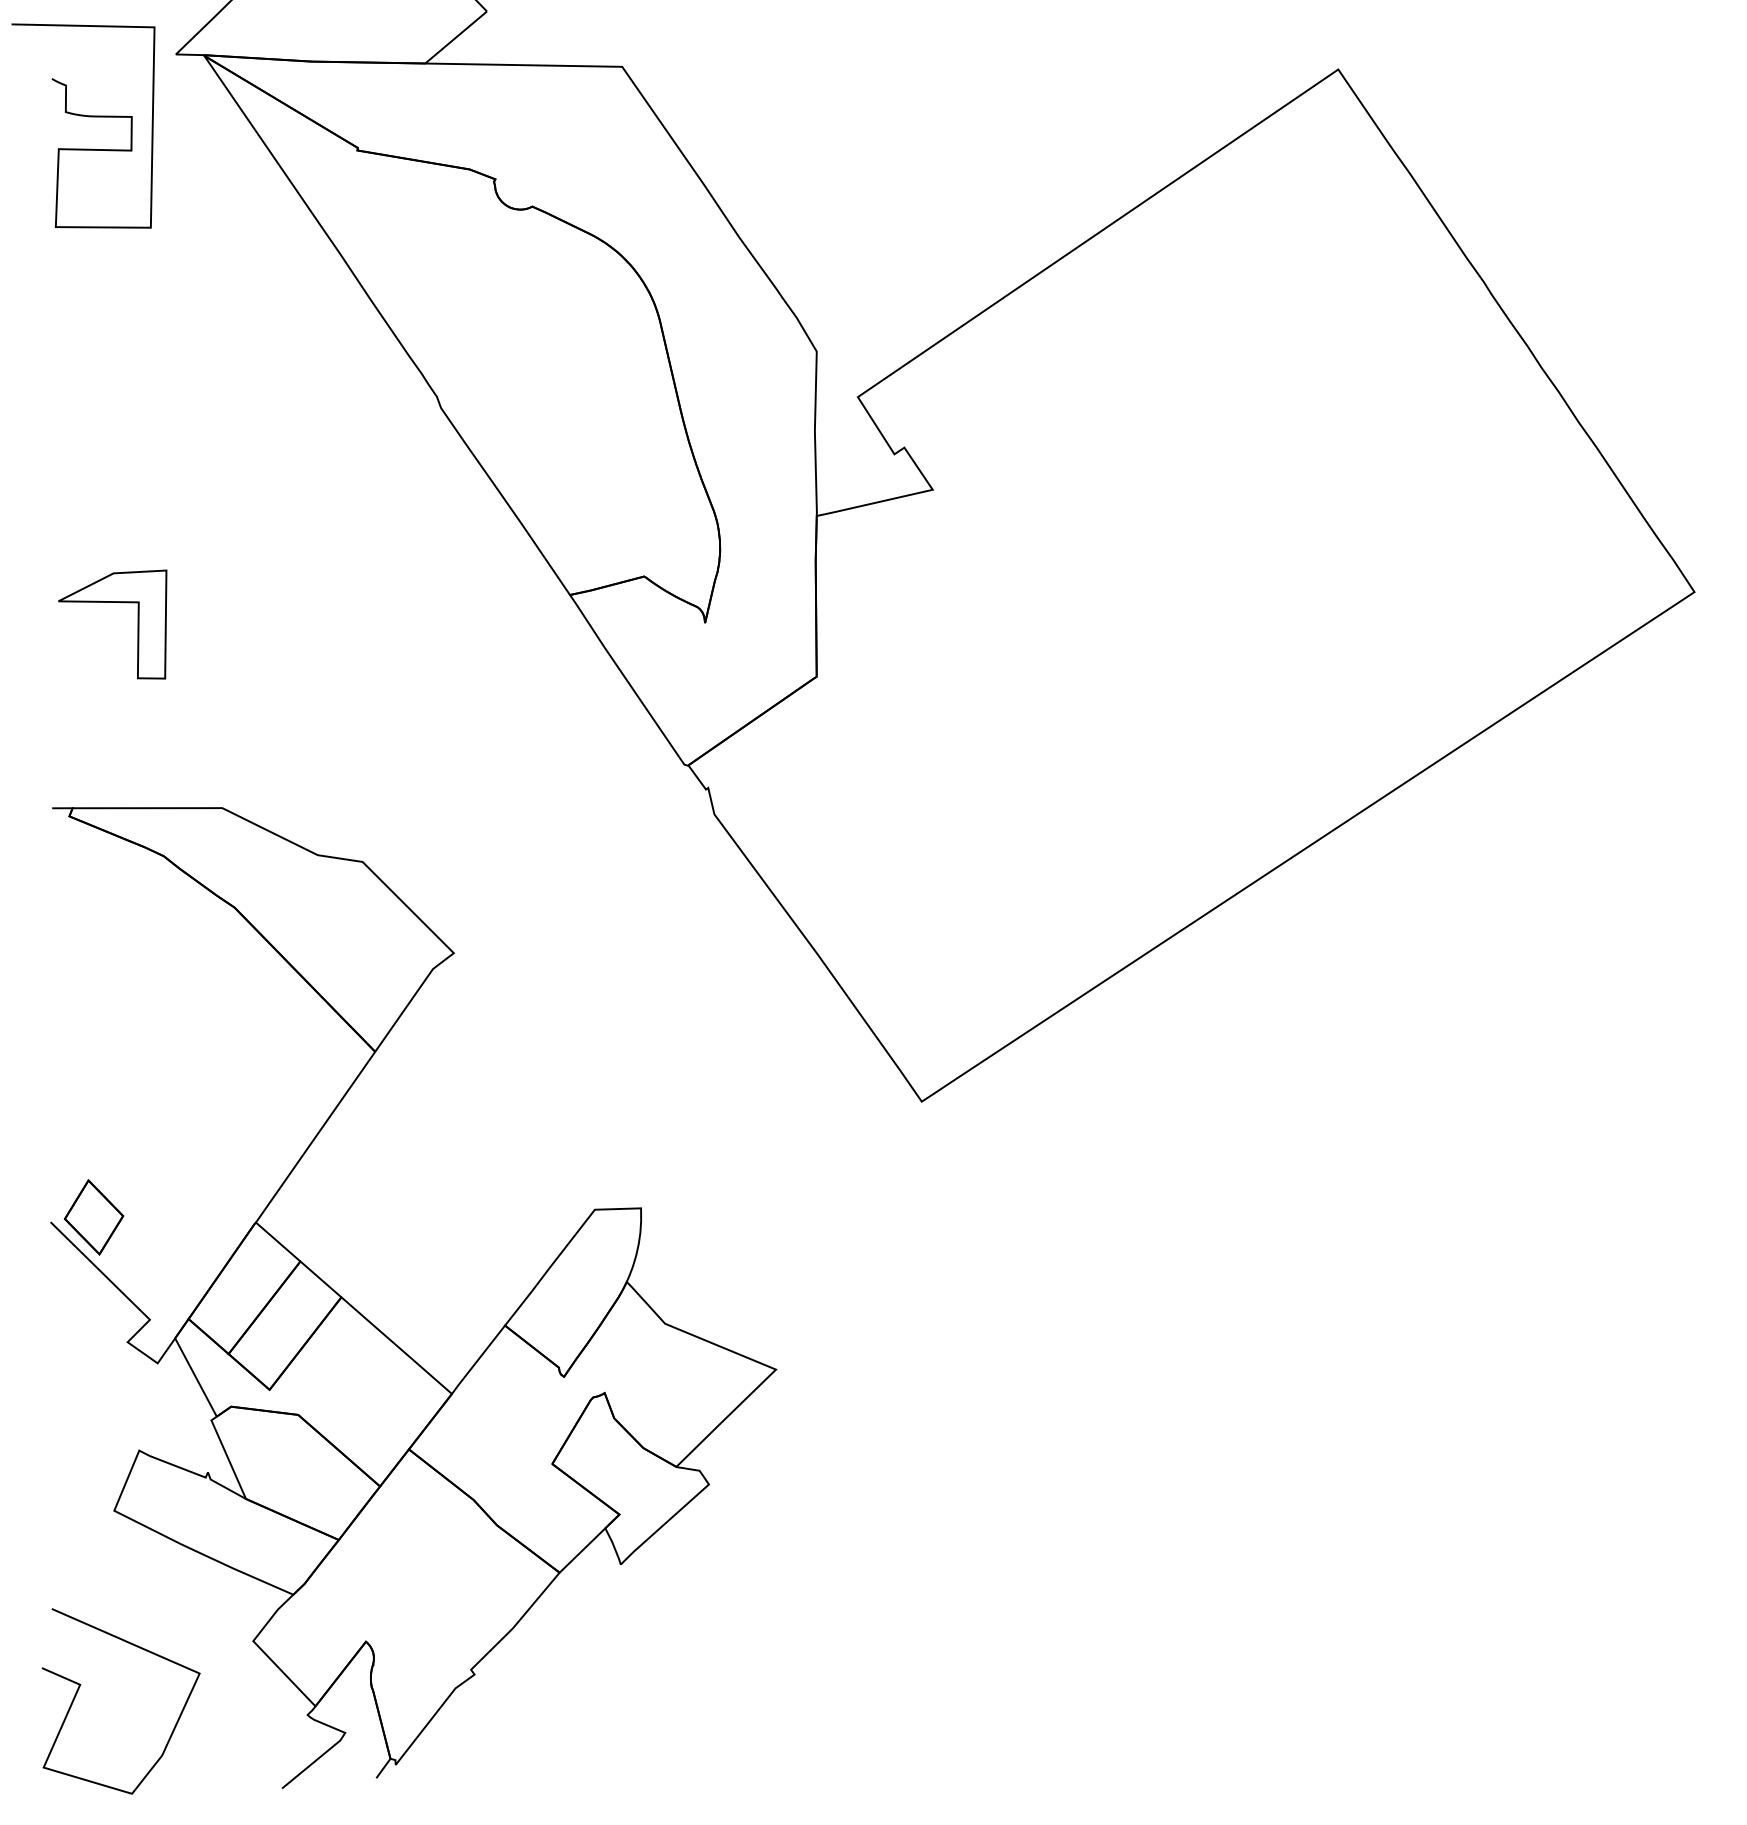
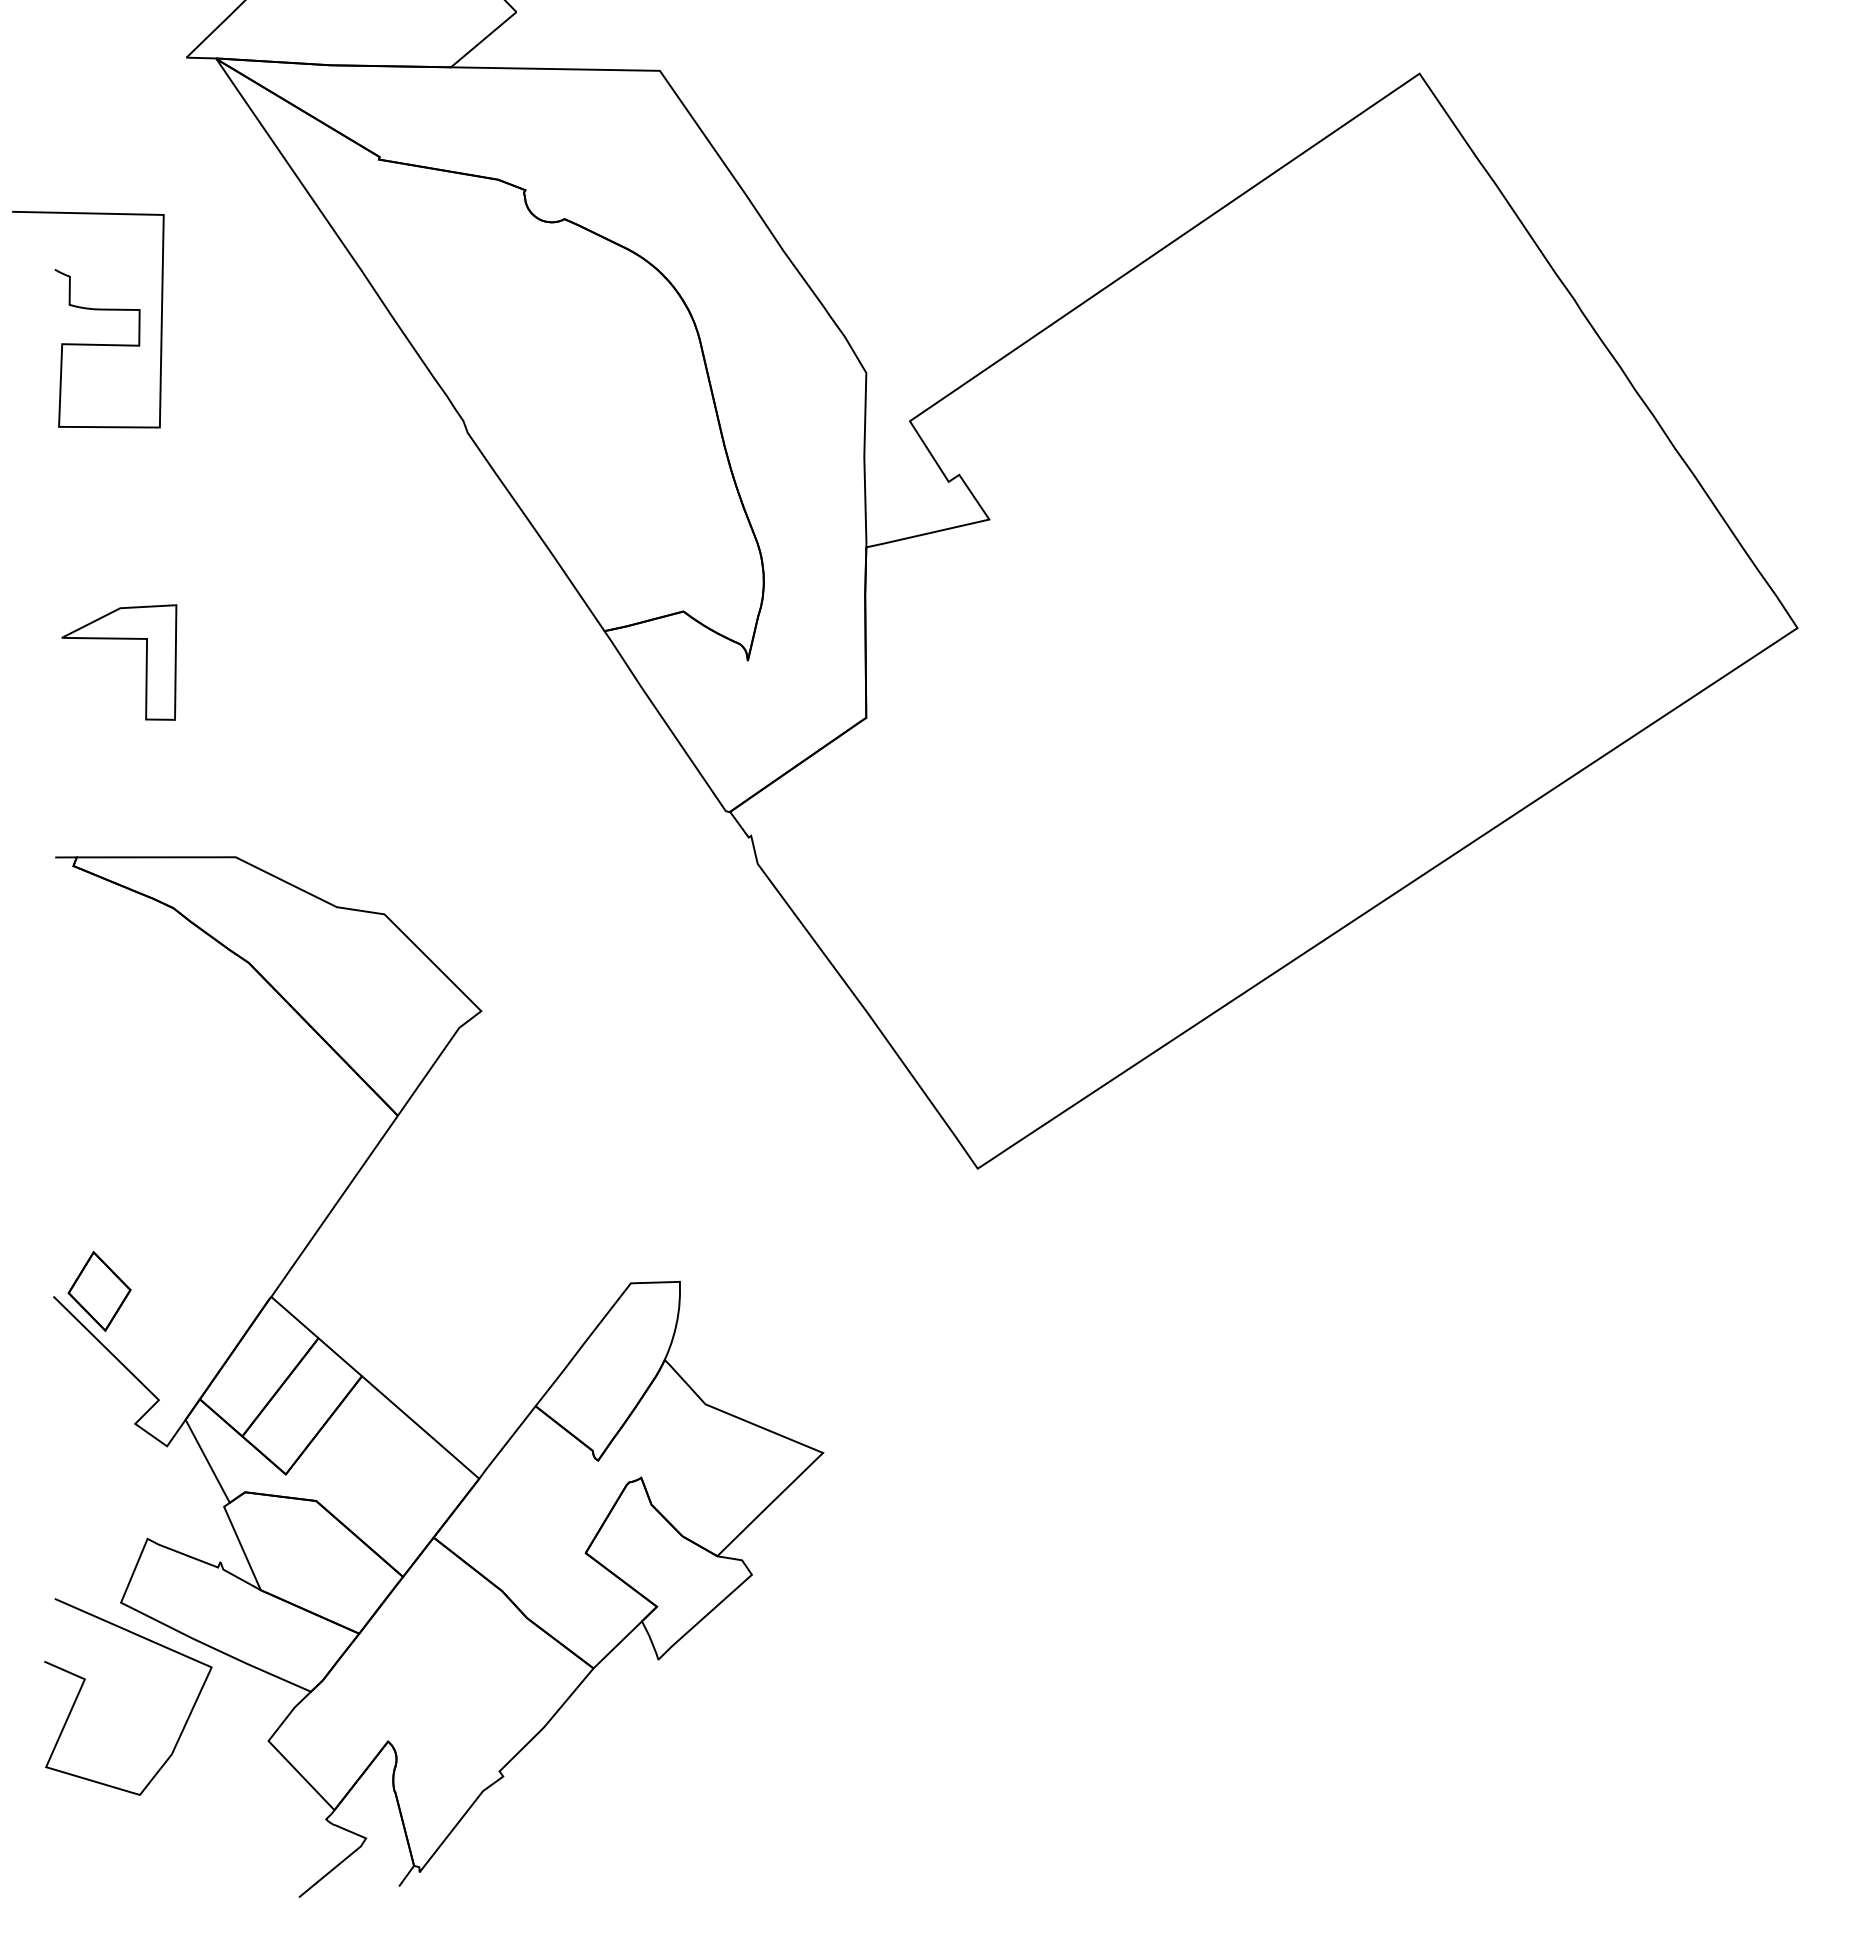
curve: (83, 116) -> (88, 309), moved
curve: (80, 1685) -> (85, 1680), moved

